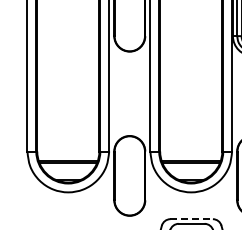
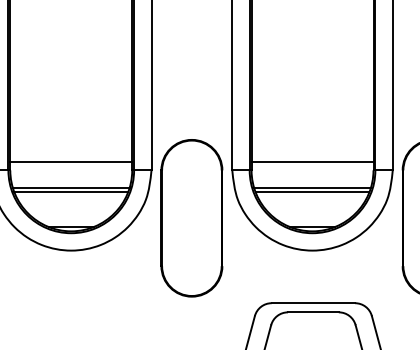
line: (68, 147) -> (71, 162), added
line: (191, 147) -> (313, 162), added
line: (192, 219) -> (315, 303), dashed -> solid

